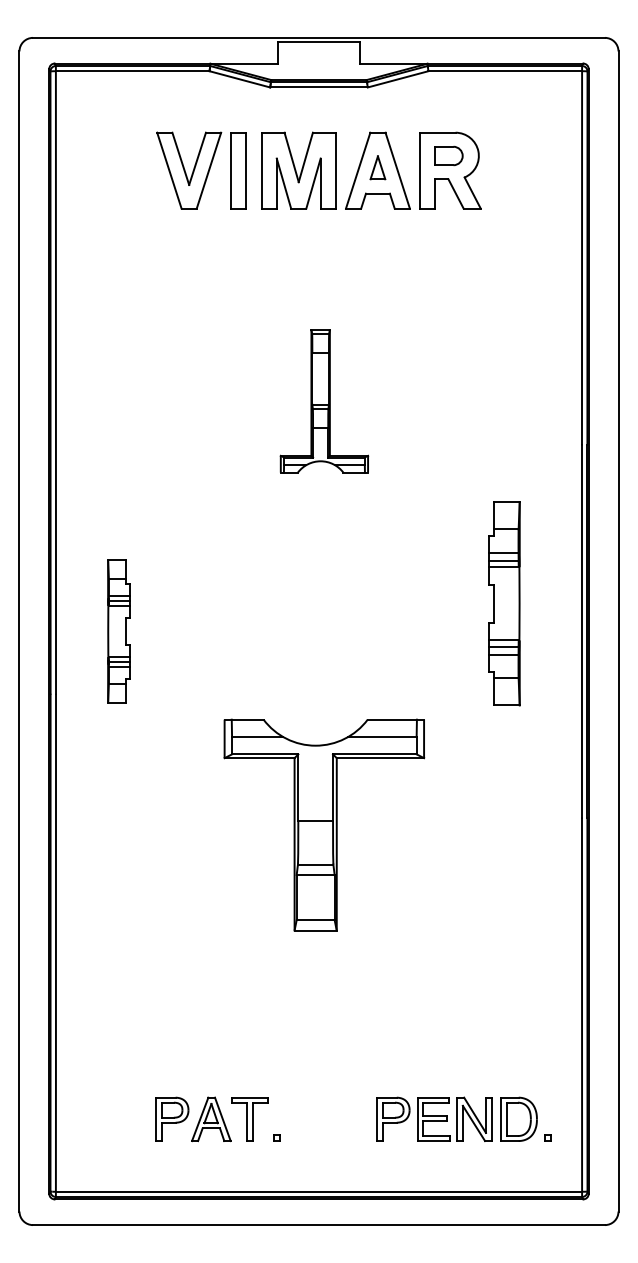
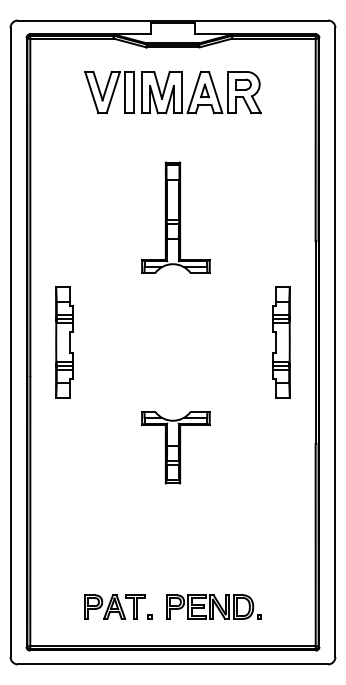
part: (323, 401) -> (175, 217), size x1.43
part: (504, 603) -> (281, 342), moved
part: (118, 631) -> (64, 342), size x1.43
part: (323, 825) -> (175, 447), size x0.62
part: (463, 1118) -> (213, 606), moved

